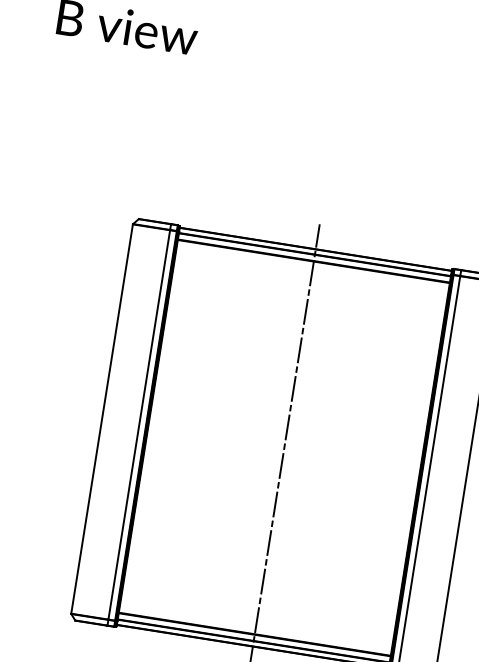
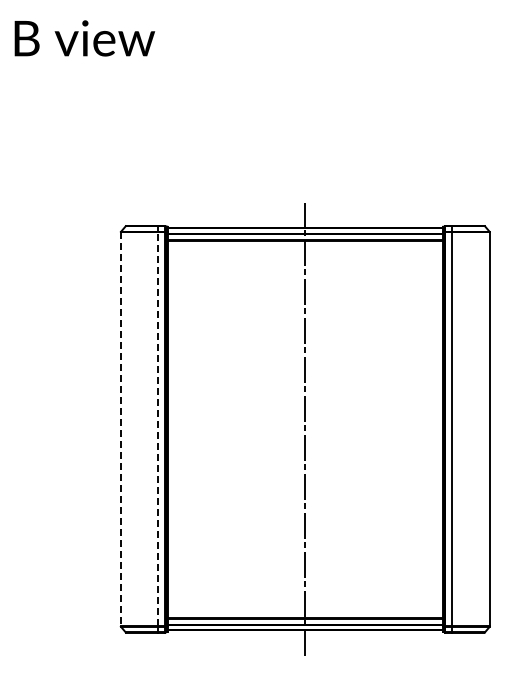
line: (101, 419) -> (120, 429), solid -> dashed
line: (139, 424) -> (158, 428), solid -> dashed

